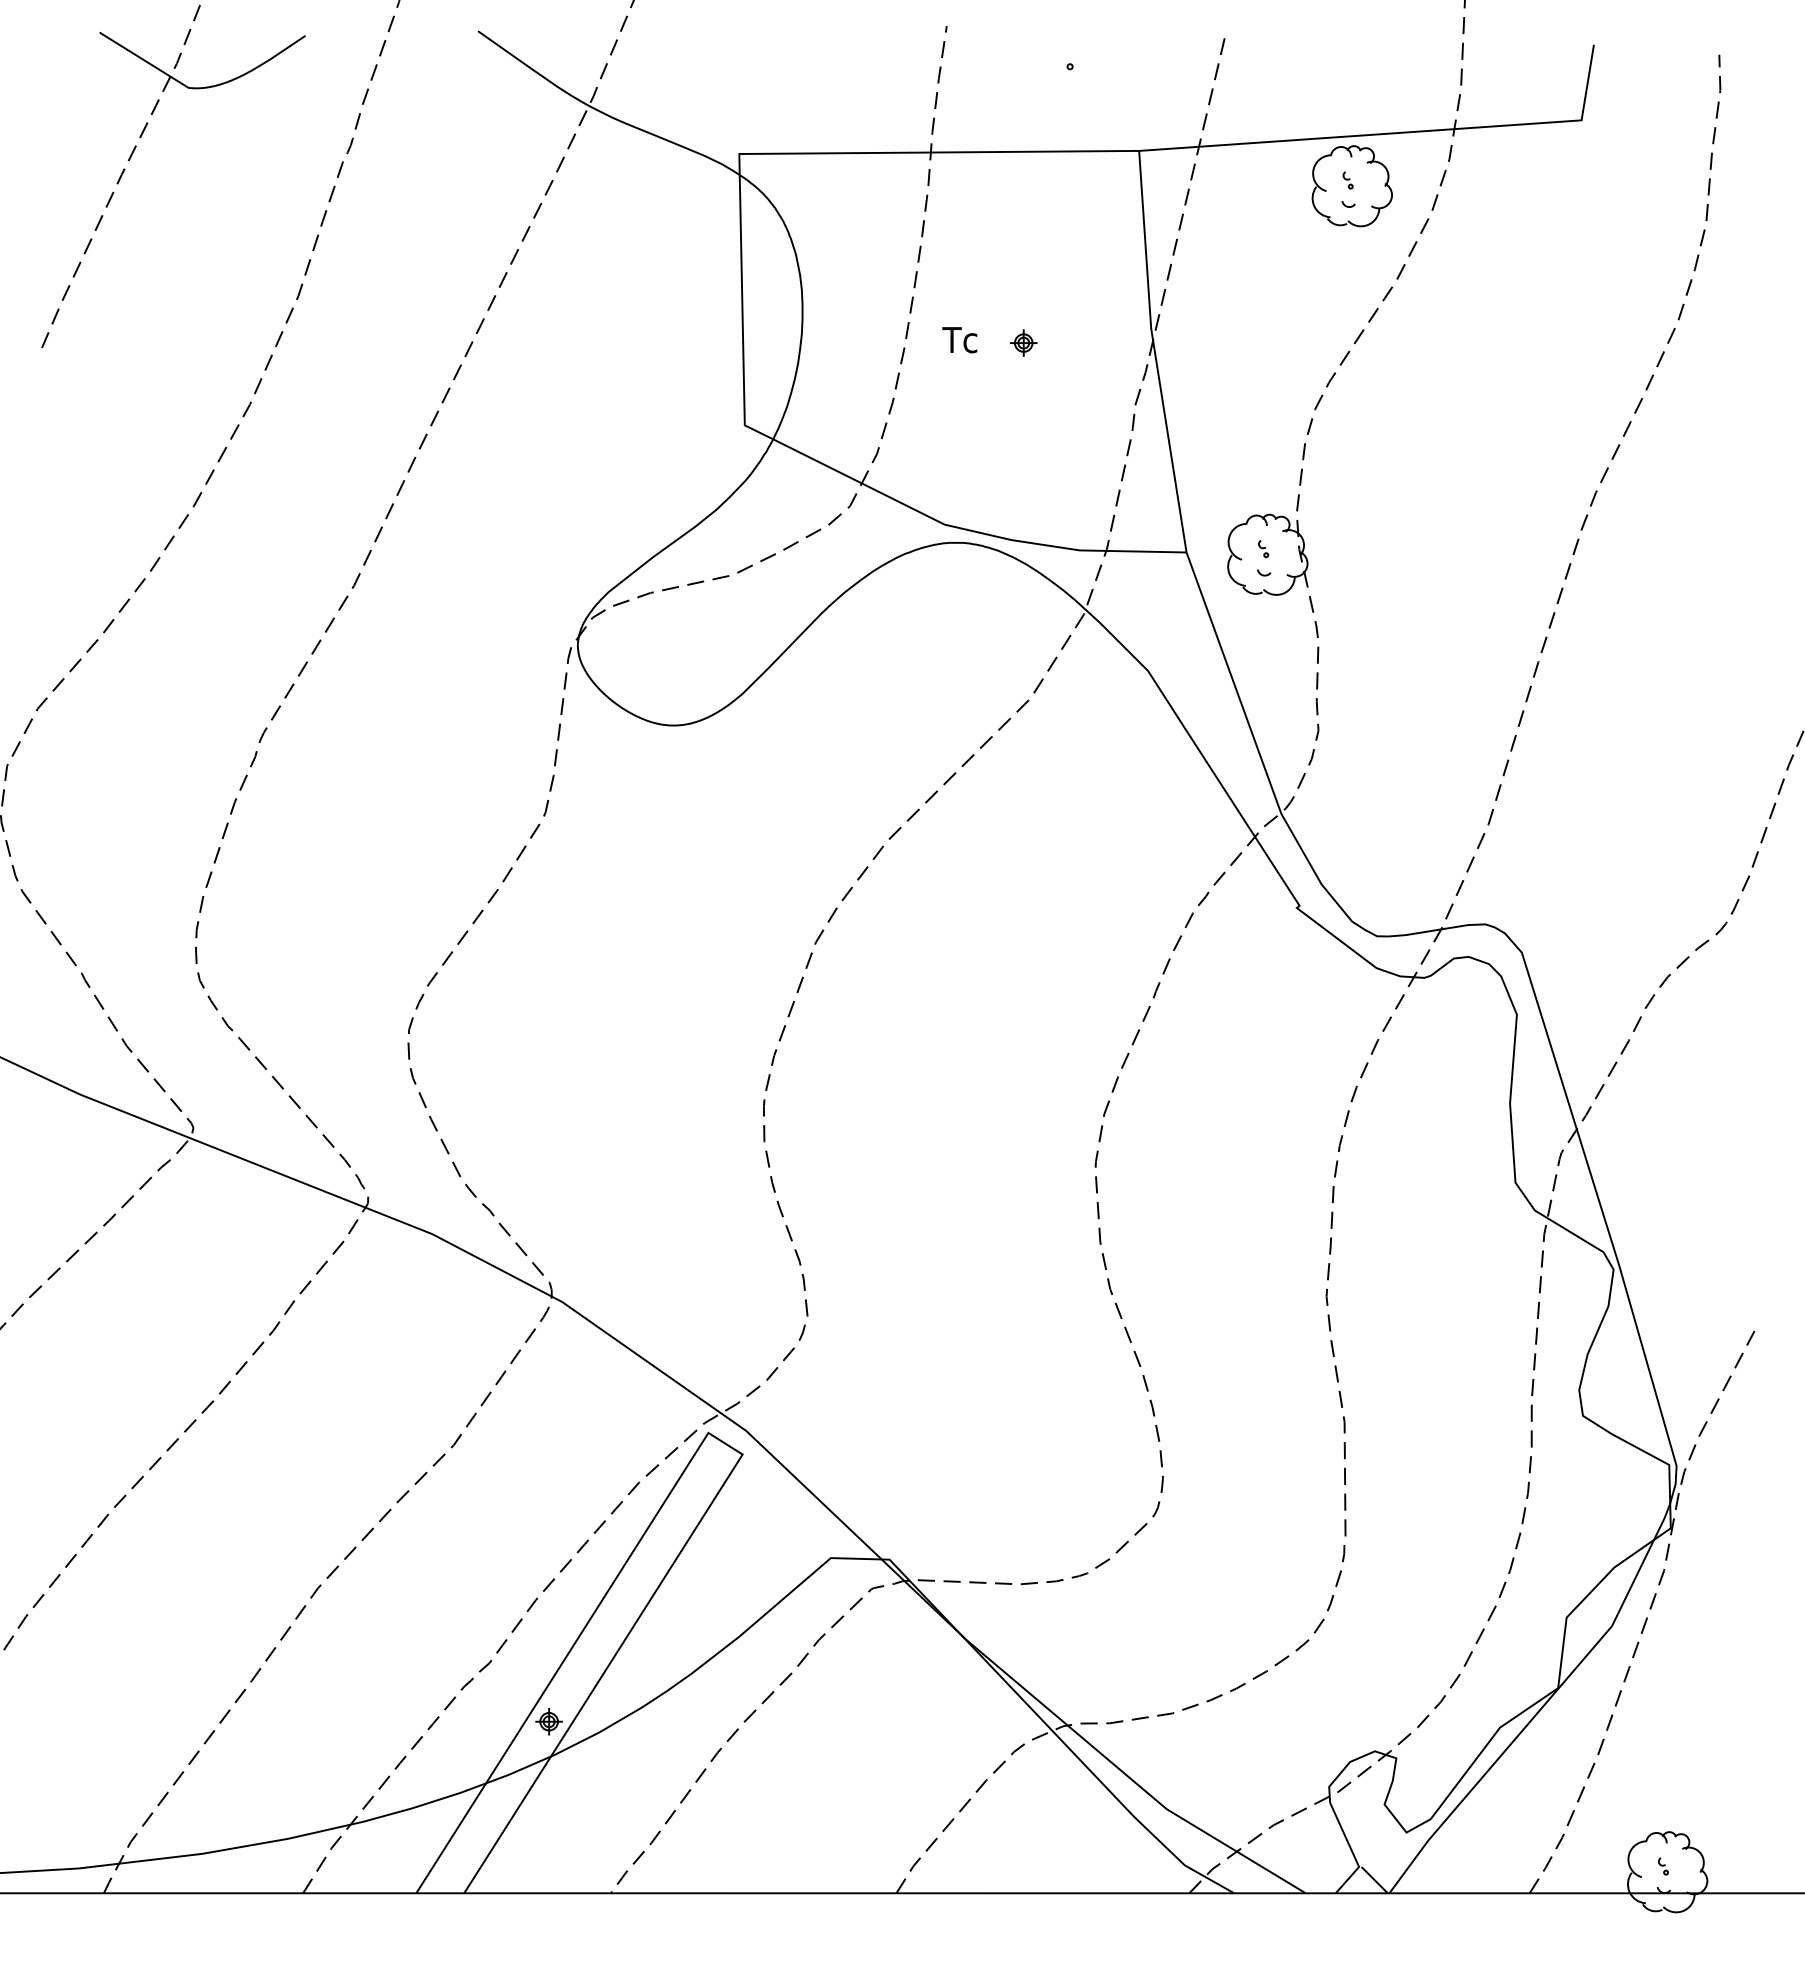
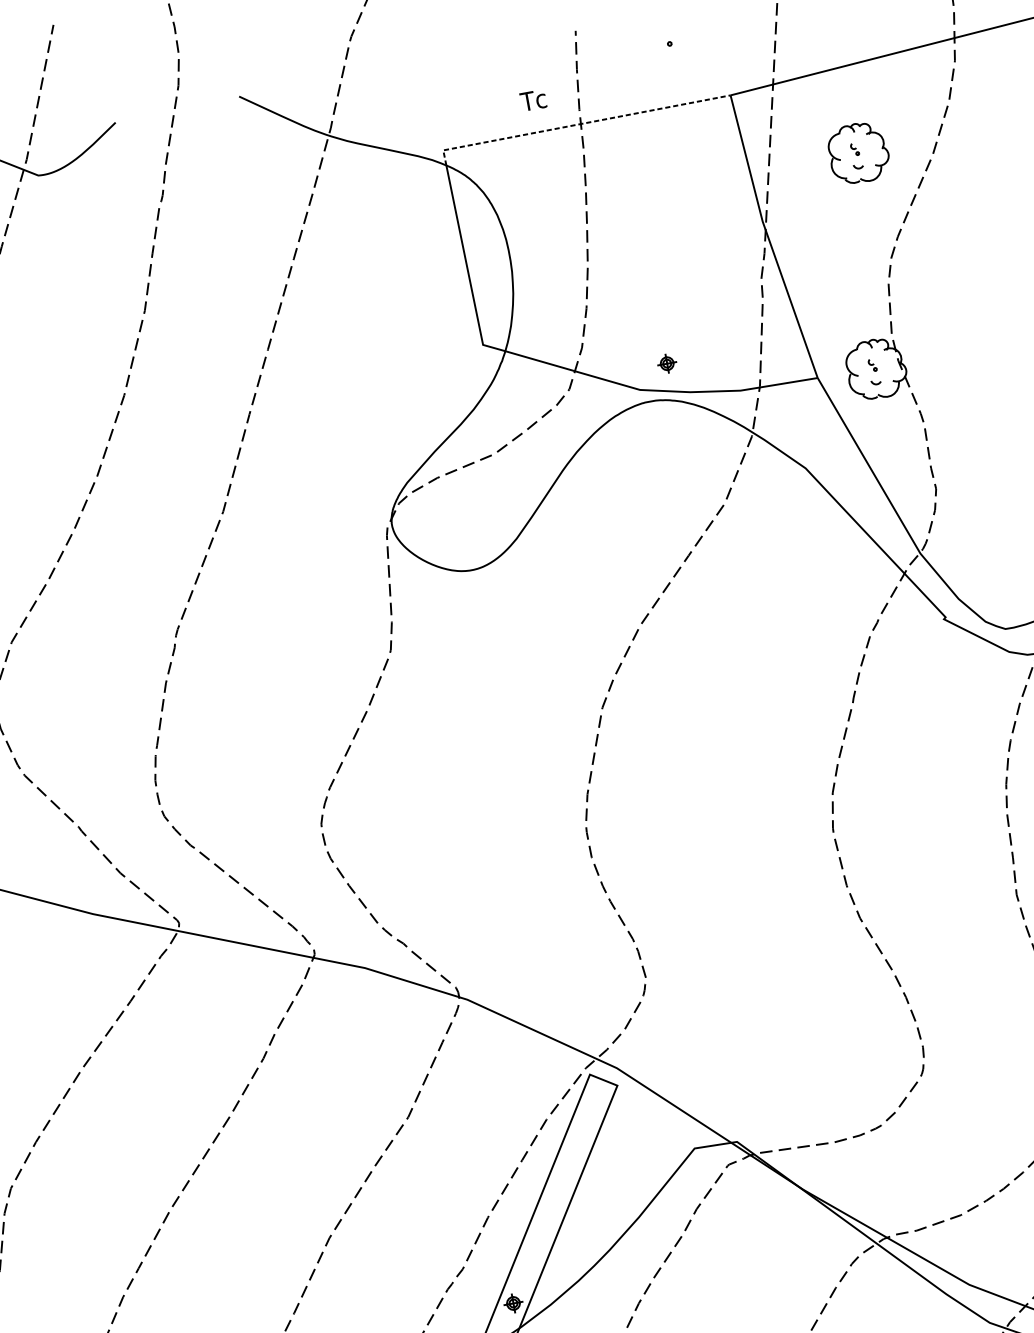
line: (928, 152) -> (579, 124), solid -> dashed
part: (1351, 186) -> (858, 153), moved
text: (959, 340) -> (533, 100), moved
part: (1023, 342) -> (666, 363), moved

